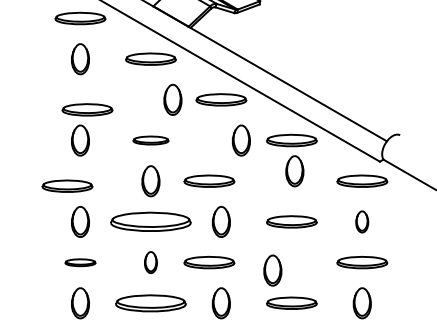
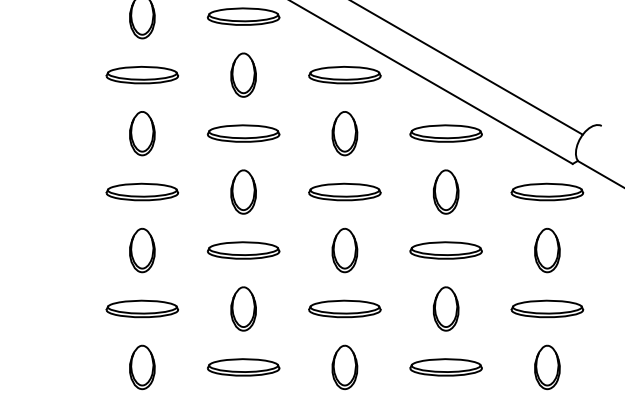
part: (172, 99) -> (243, 74), moved
part: (87, 109) -> (142, 74), moved
part: (150, 140) -> (243, 133), size x1.43
part: (241, 140) -> (345, 133), moved
part: (294, 171) -> (445, 192), moved
part: (209, 180) -> (345, 190), moved
part: (67, 185) -> (142, 190), moved
part: (150, 221) -> (243, 249), size x0.62
part: (361, 221) -> (546, 249), size x1.43
part: (80, 262) -> (142, 308), size x1.67
part: (150, 262) -> (243, 308), size x1.43
part: (209, 262) -> (345, 308), moved
part: (272, 270) -> (445, 308), moved
part: (150, 302) -> (243, 366), size x0.71

